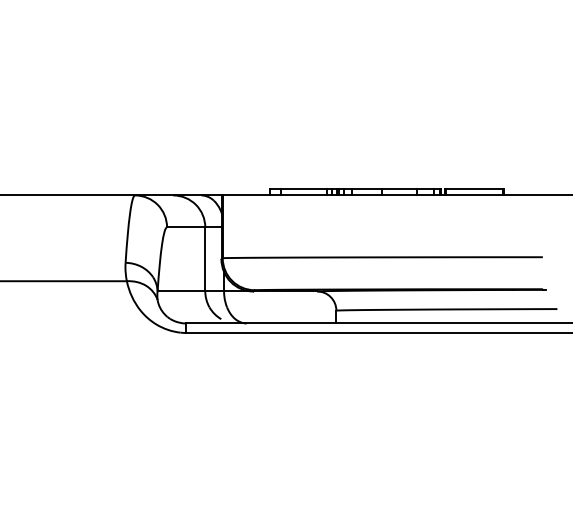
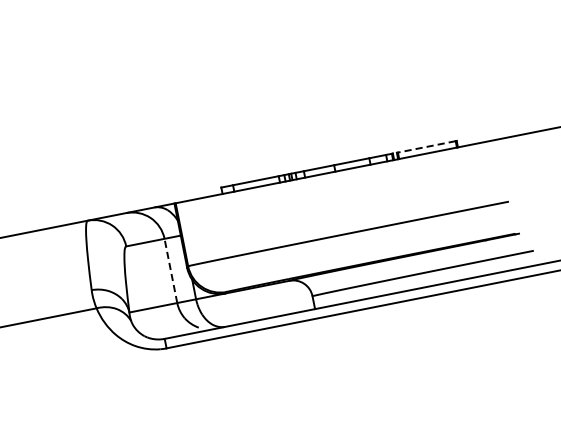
line: (473, 189) -> (425, 147), solid -> dashed
line: (205, 258) -> (170, 269), solid -> dashed

